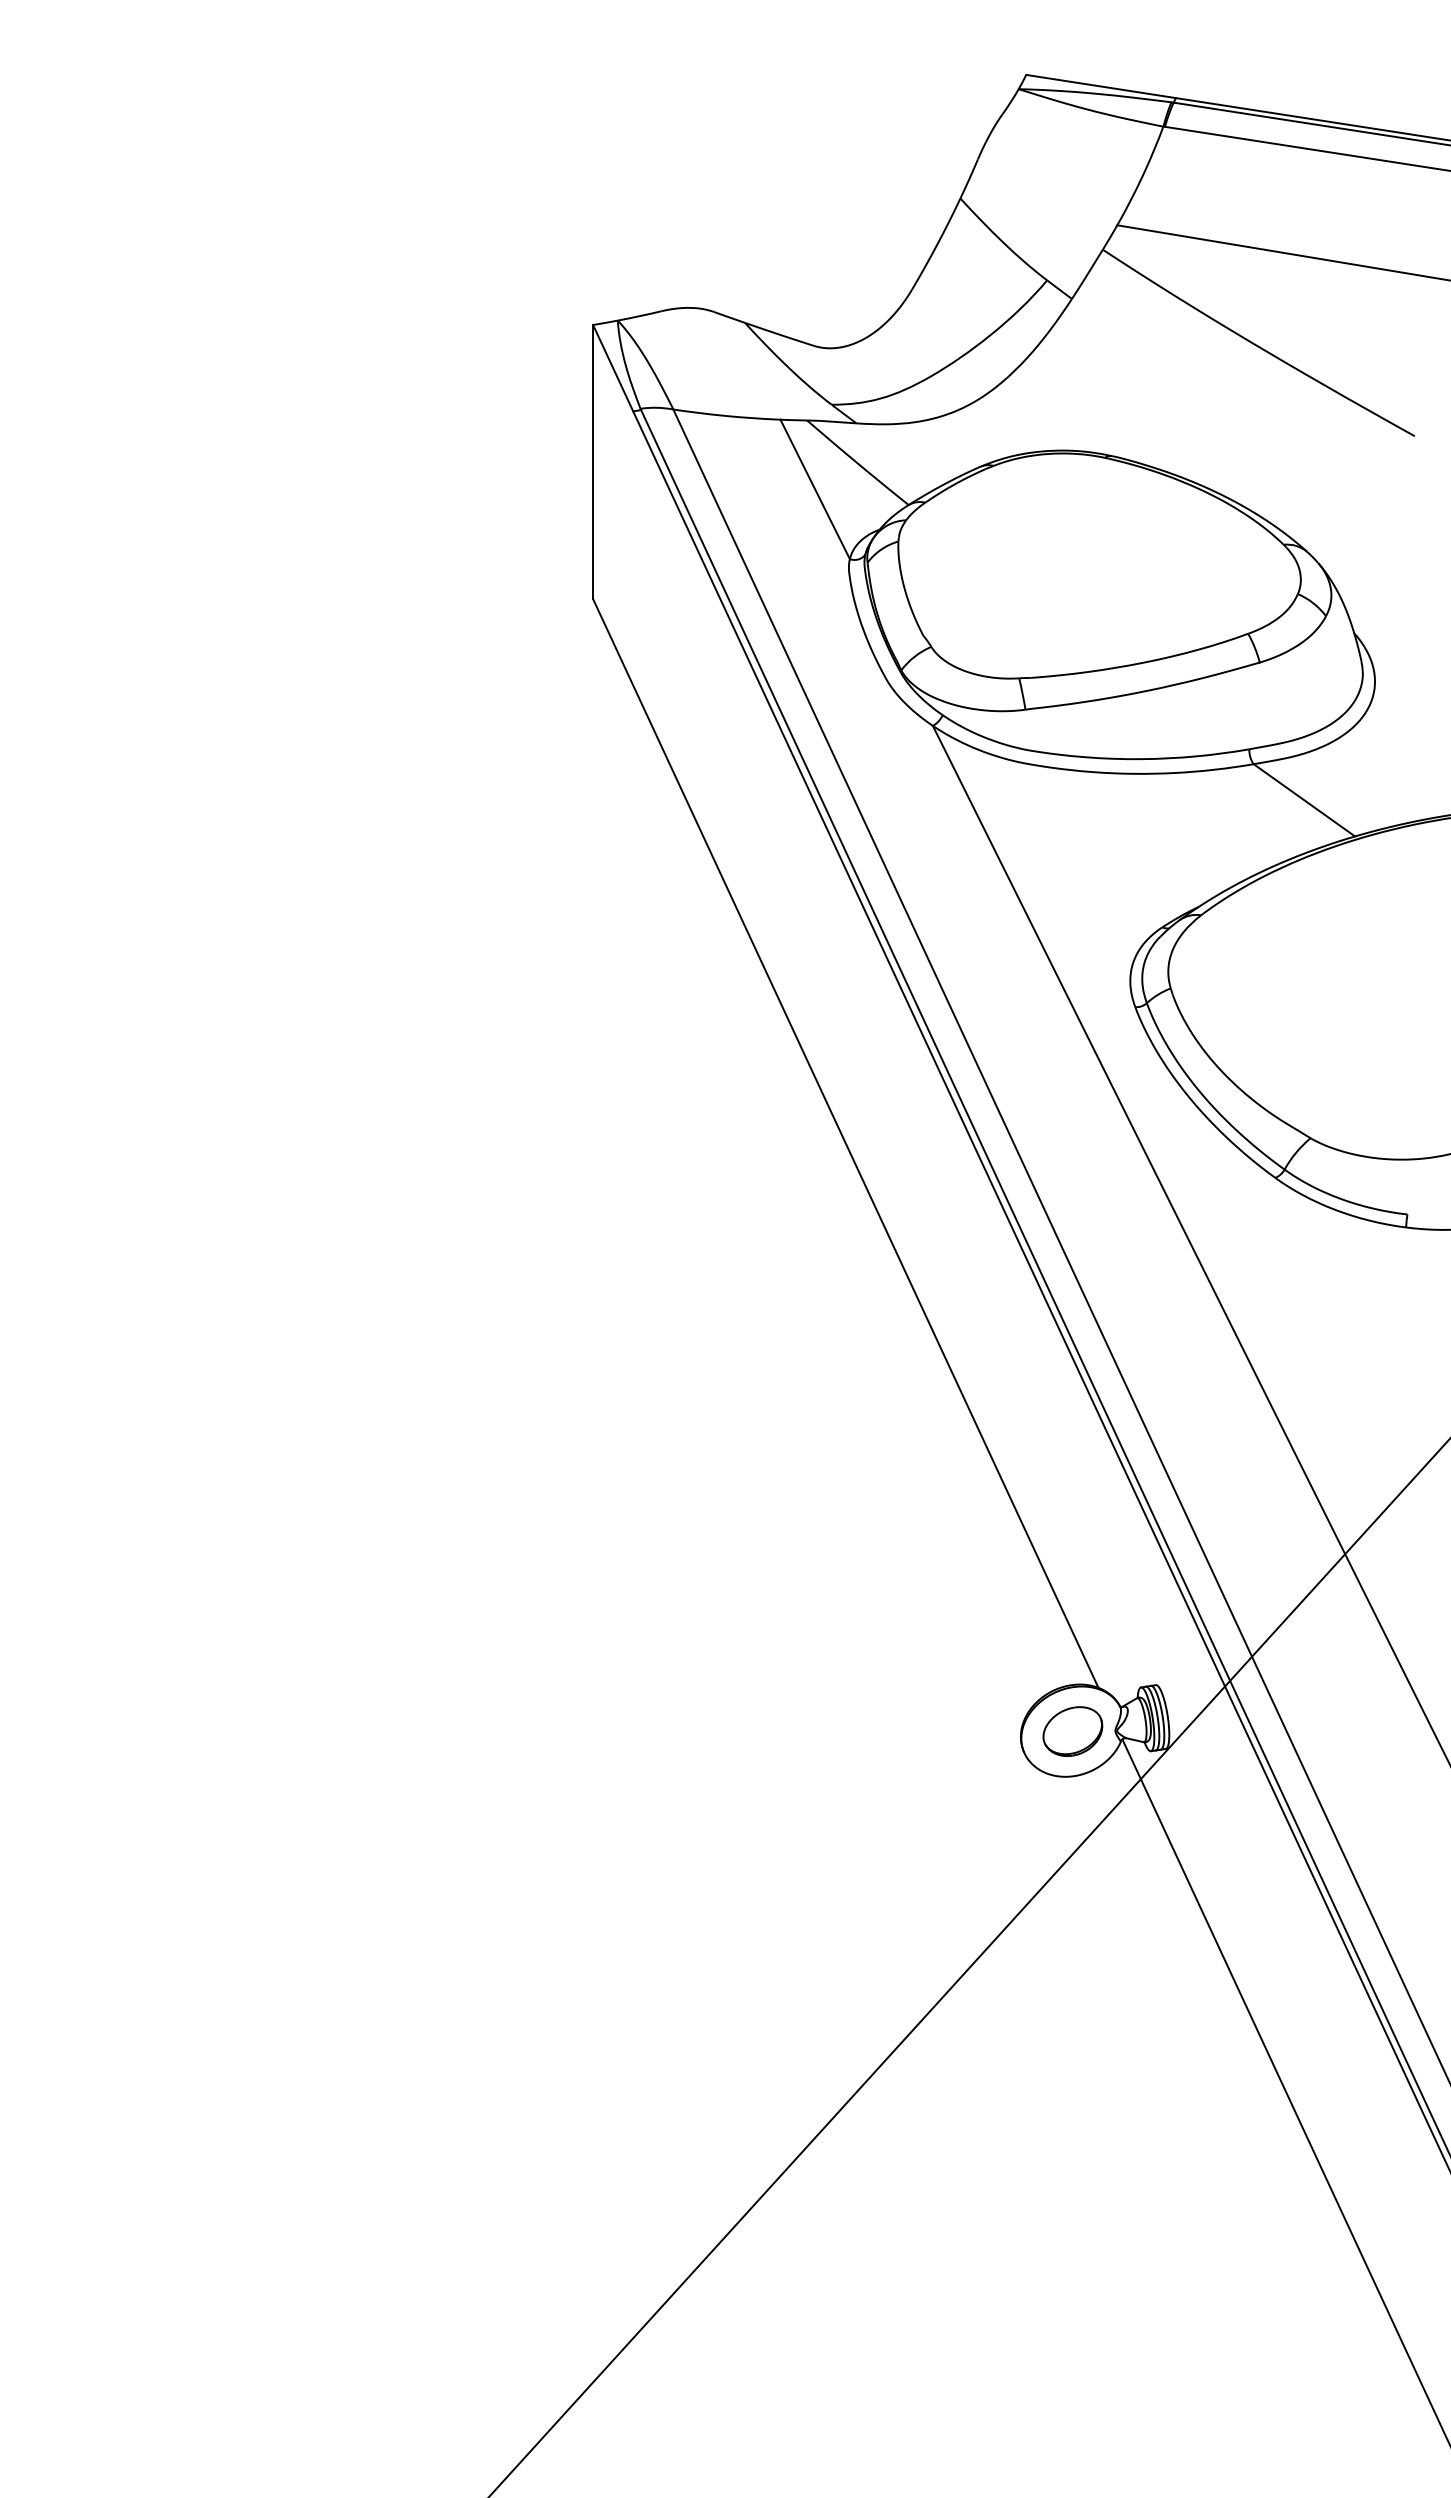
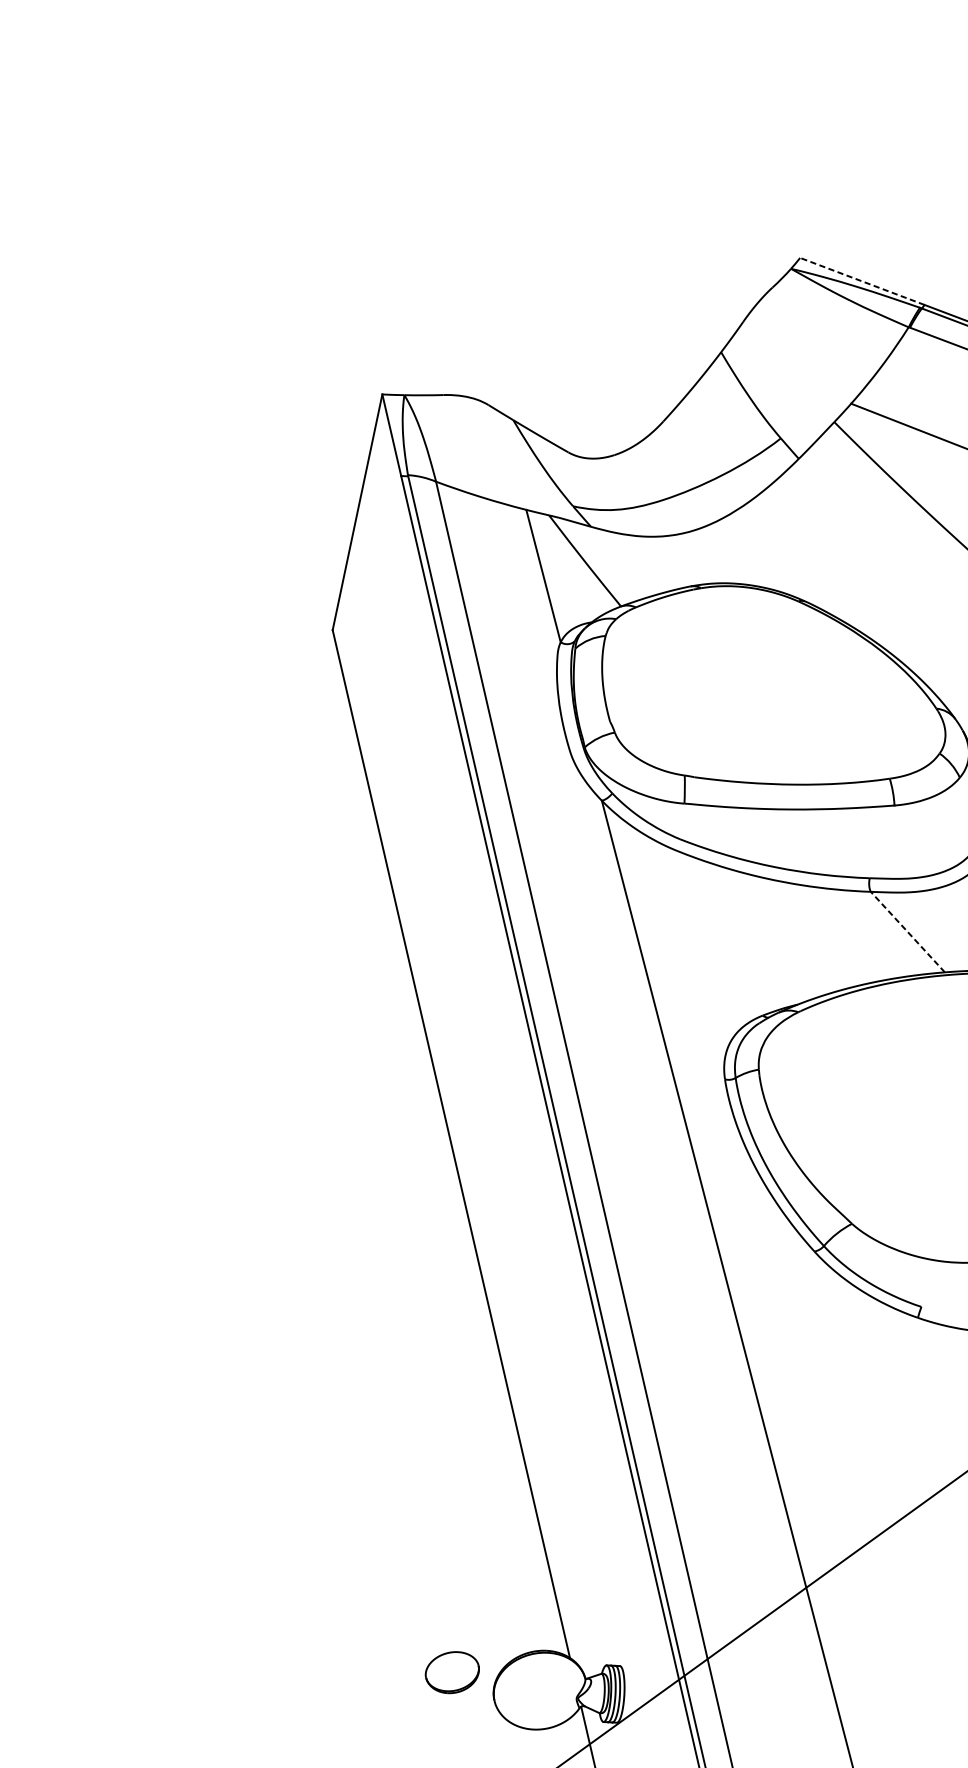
line: (1101, 86) -> (862, 281), solid -> dashed
line: (1303, 800) -> (907, 932), solid -> dashed
part: (1072, 1731) -> (452, 1672), moved

